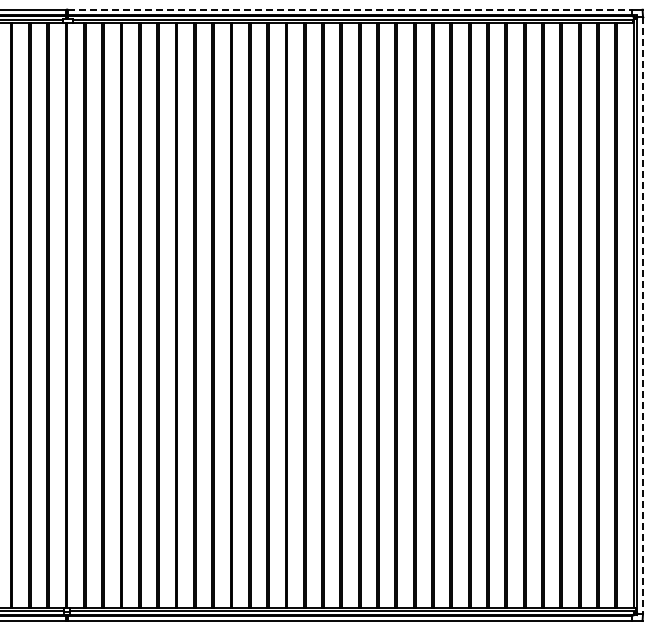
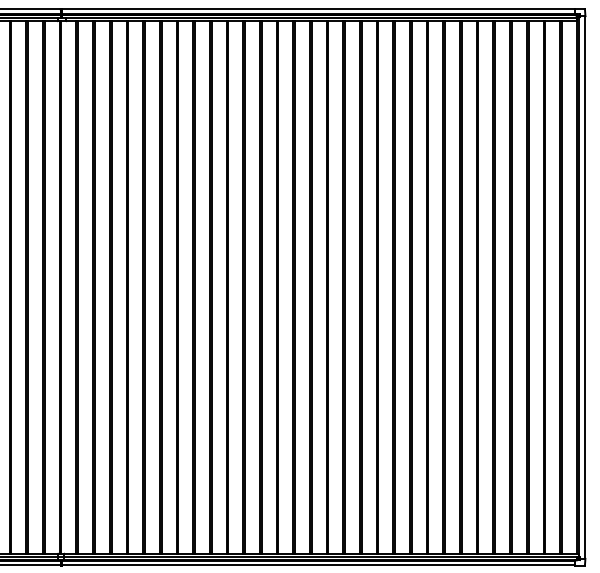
line: (350, 10) -> (319, 9), dashed -> solid
line: (642, 315) -> (584, 287), dashed -> solid

